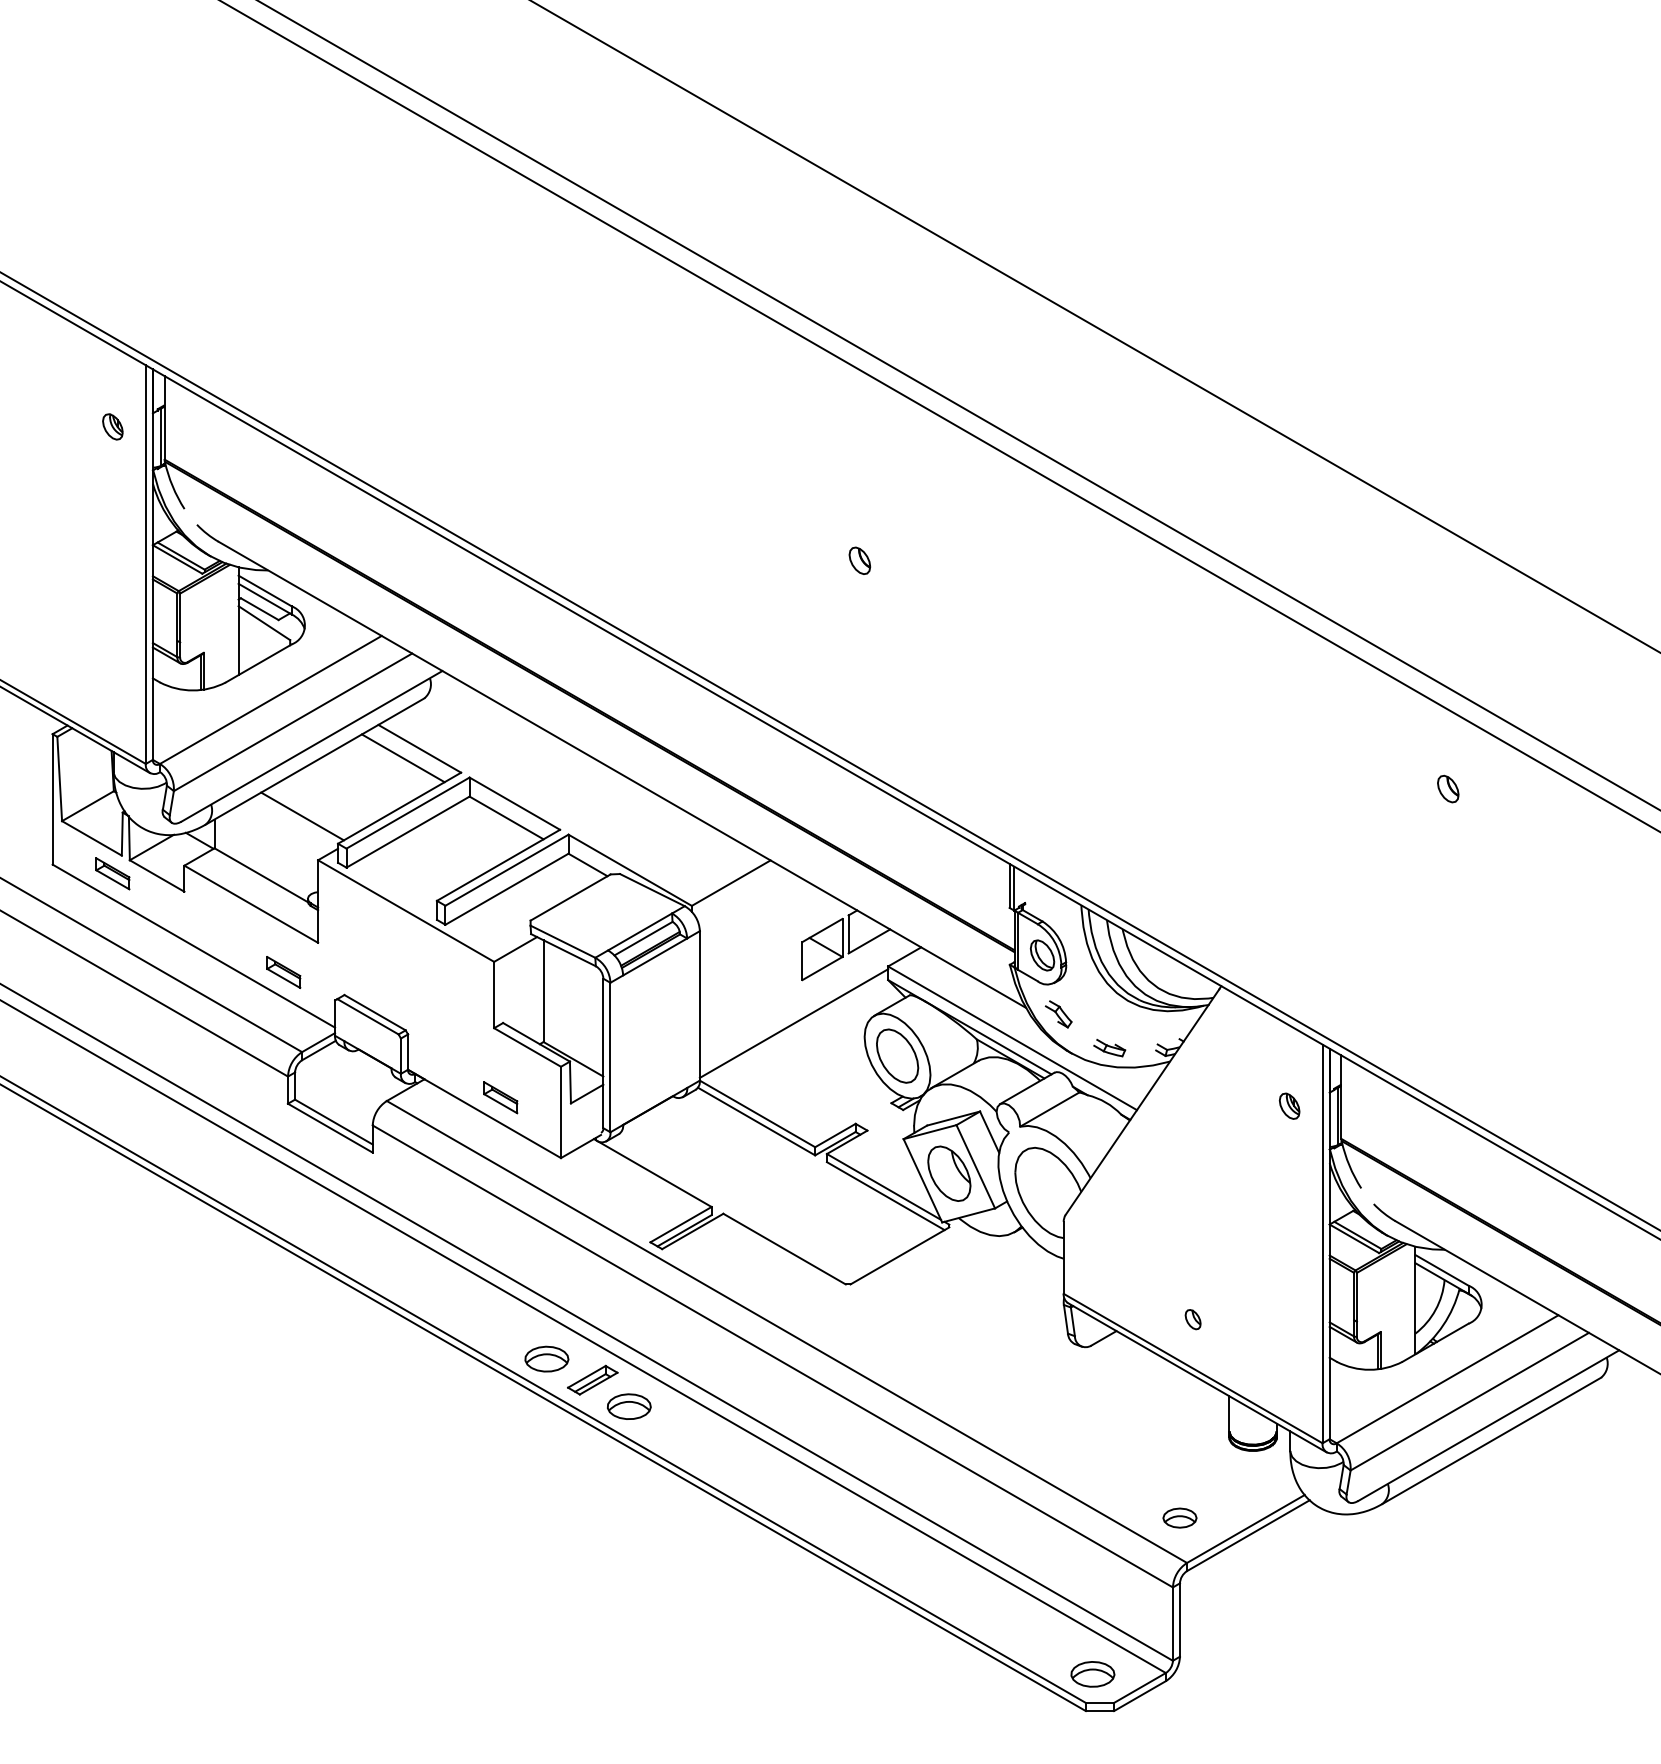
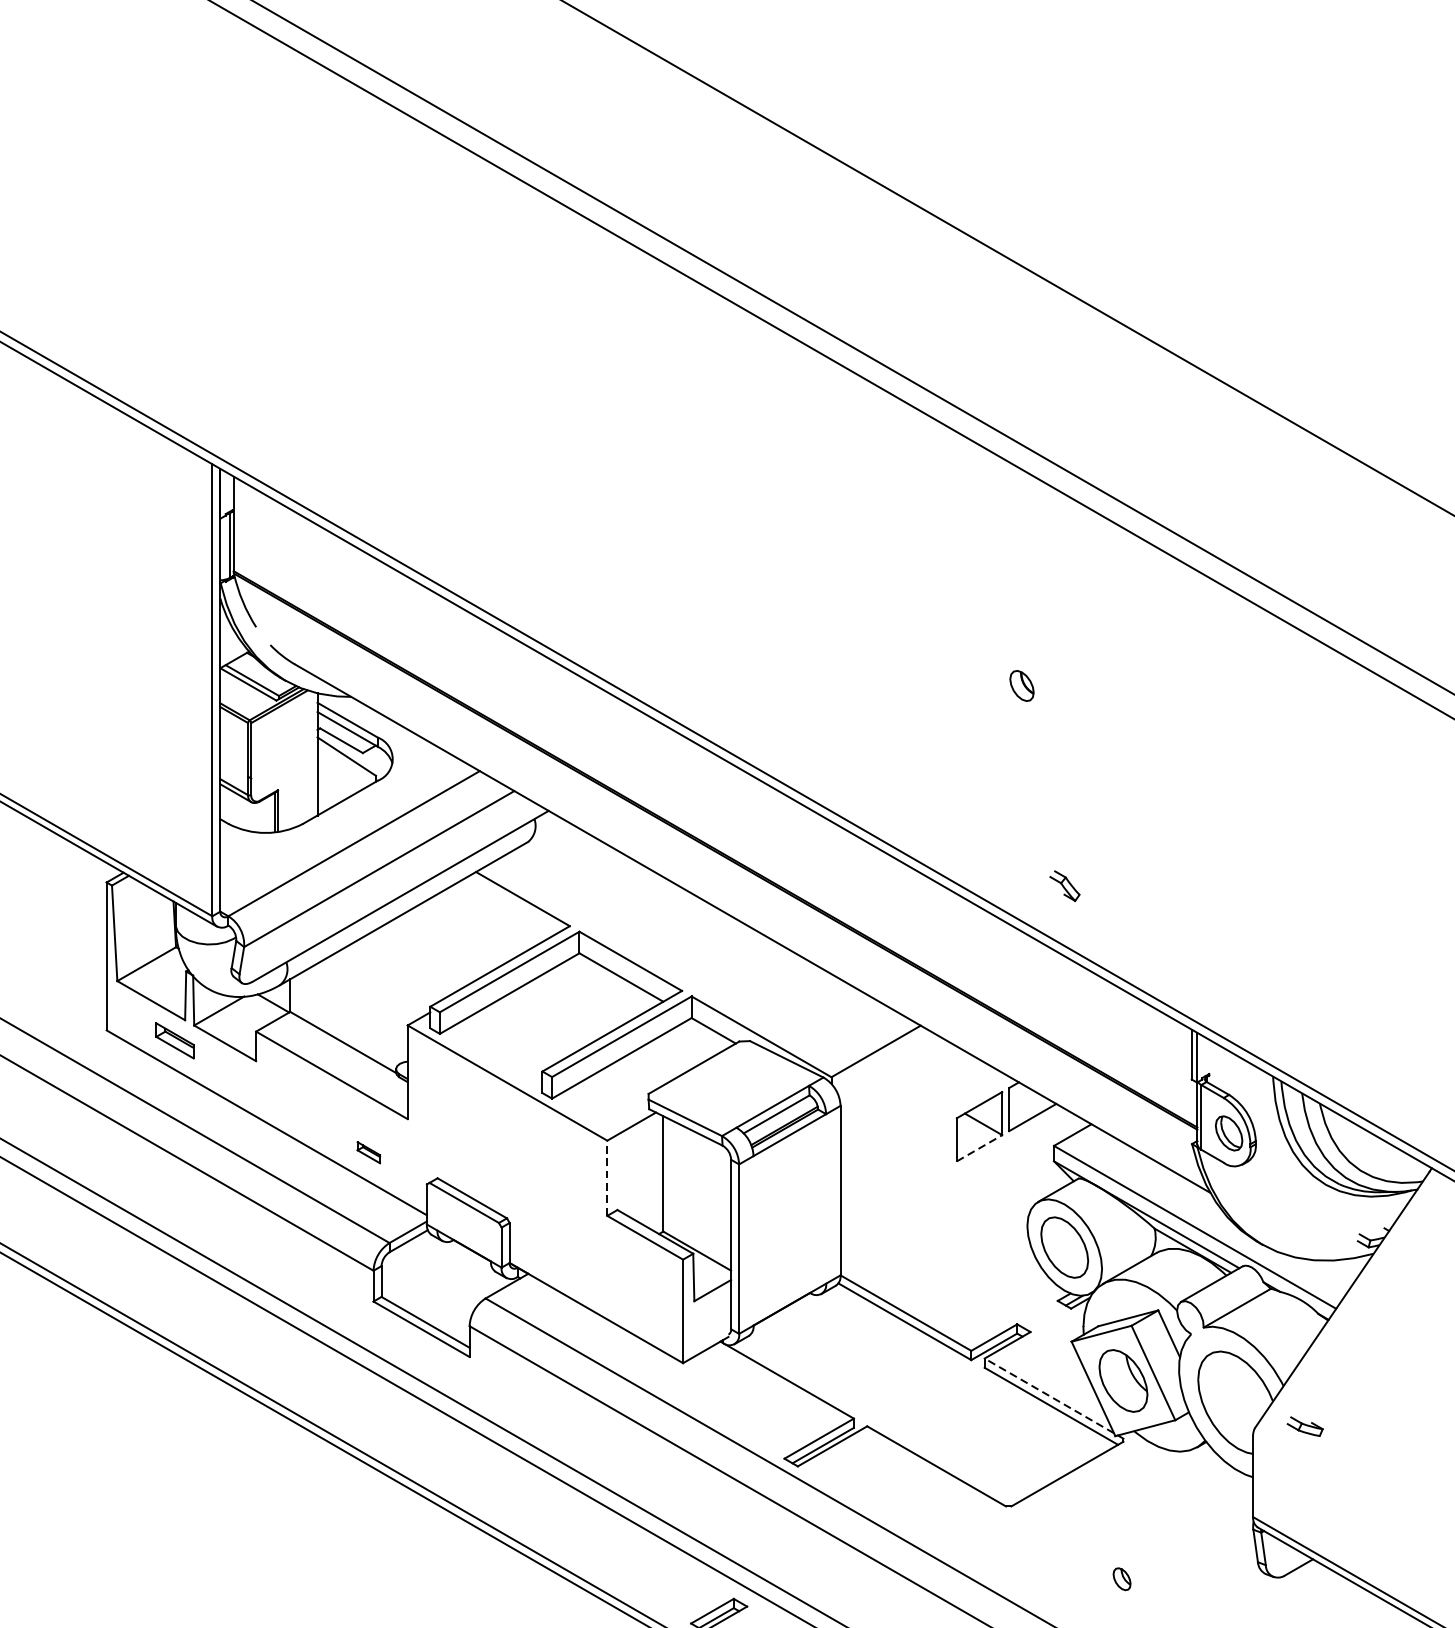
part: (112, 426) -> (174, 533), removed
line: (402, 758) -> (503, 910), removed
line: (302, 816) -> (389, 975), removed
line: (822, 968) -> (979, 1148), solid -> dashed
part: (283, 972) -> (368, 1152), size x0.6
line: (494, 994) -> (607, 1177), solid -> dashed
part: (1058, 1014) -> (1064, 886), moved
line: (793, 1023) -> (946, 1210), removed
part: (1109, 1047) -> (1305, 1426), moved
part: (500, 1097) -> (614, 1294), removed
line: (883, 1186) -> (1048, 1395), solid -> dashed
part: (1192, 1319) -> (1121, 1579), moved
part: (546, 1358) -> (666, 1590), removed

